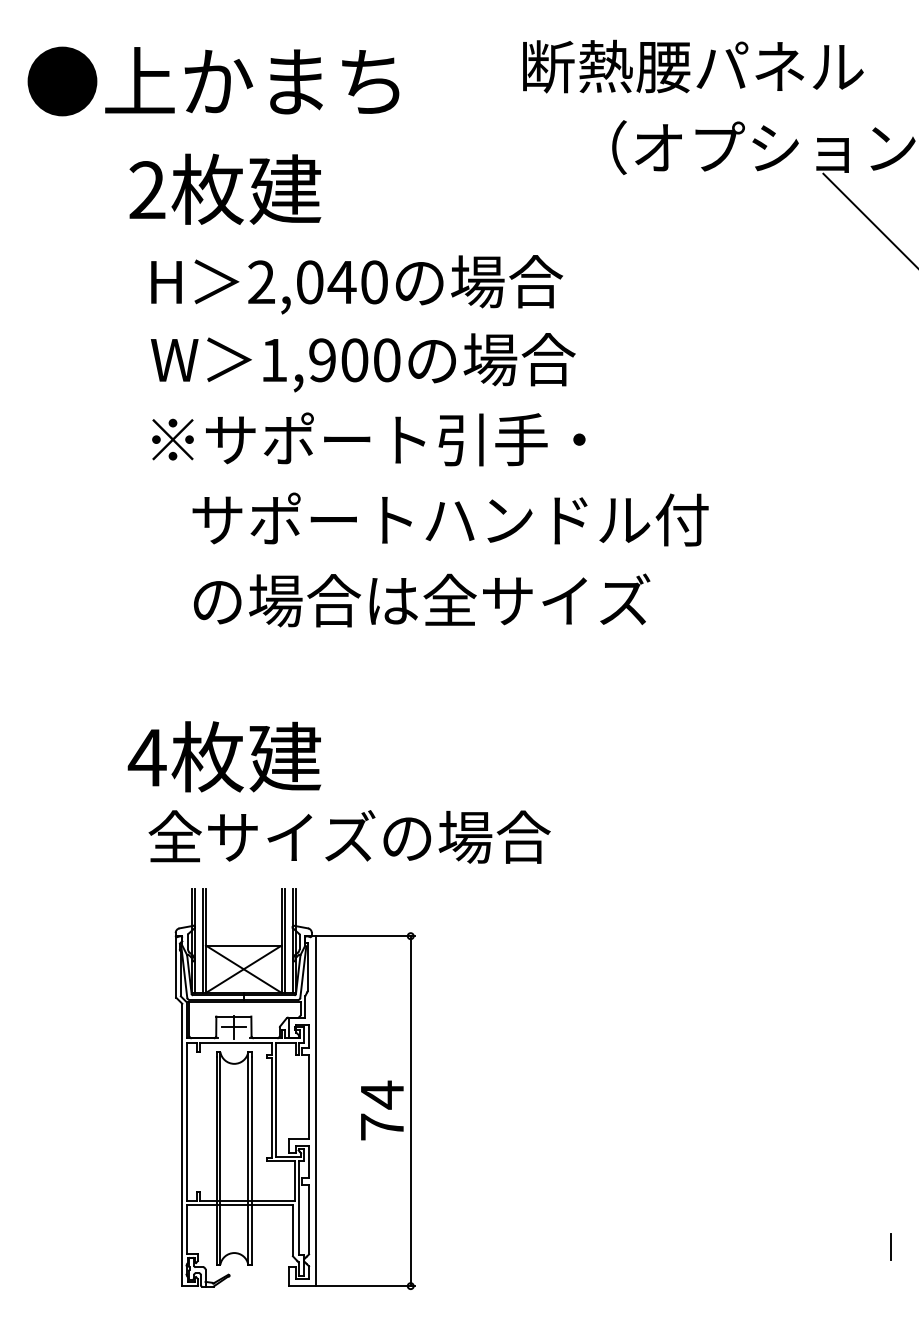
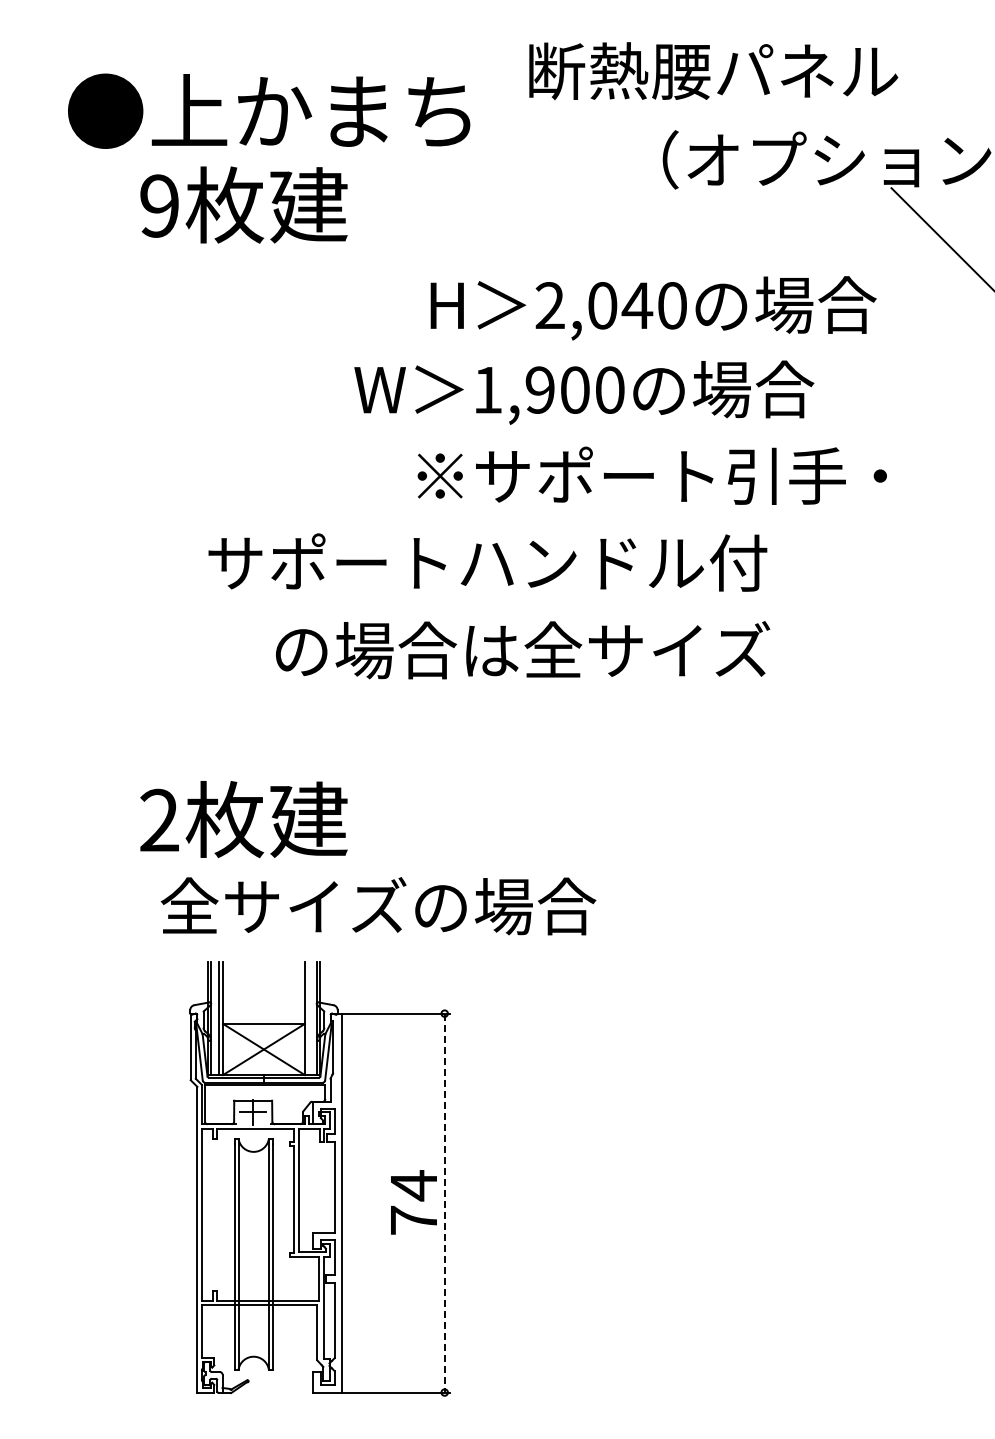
text: (693, 66) -> (713, 71), moved
text: (213, 80) -> (269, 110), moved
text: (147, 189) -> (159, 205), 2 -> 9
text: (356, 284) -> (653, 308), moved
text: (363, 362) -> (584, 392), moved
text: (368, 439) -> (651, 475), moved
text: (422, 600) -> (523, 650), moved
text: (147, 756) -> (159, 819), 4 -> 2
line: (284, 940) -> (308, 1018), removed
line: (410, 1111) -> (444, 1203), solid -> dashed
line: (891, 1247) -> (965, 1350), removed

